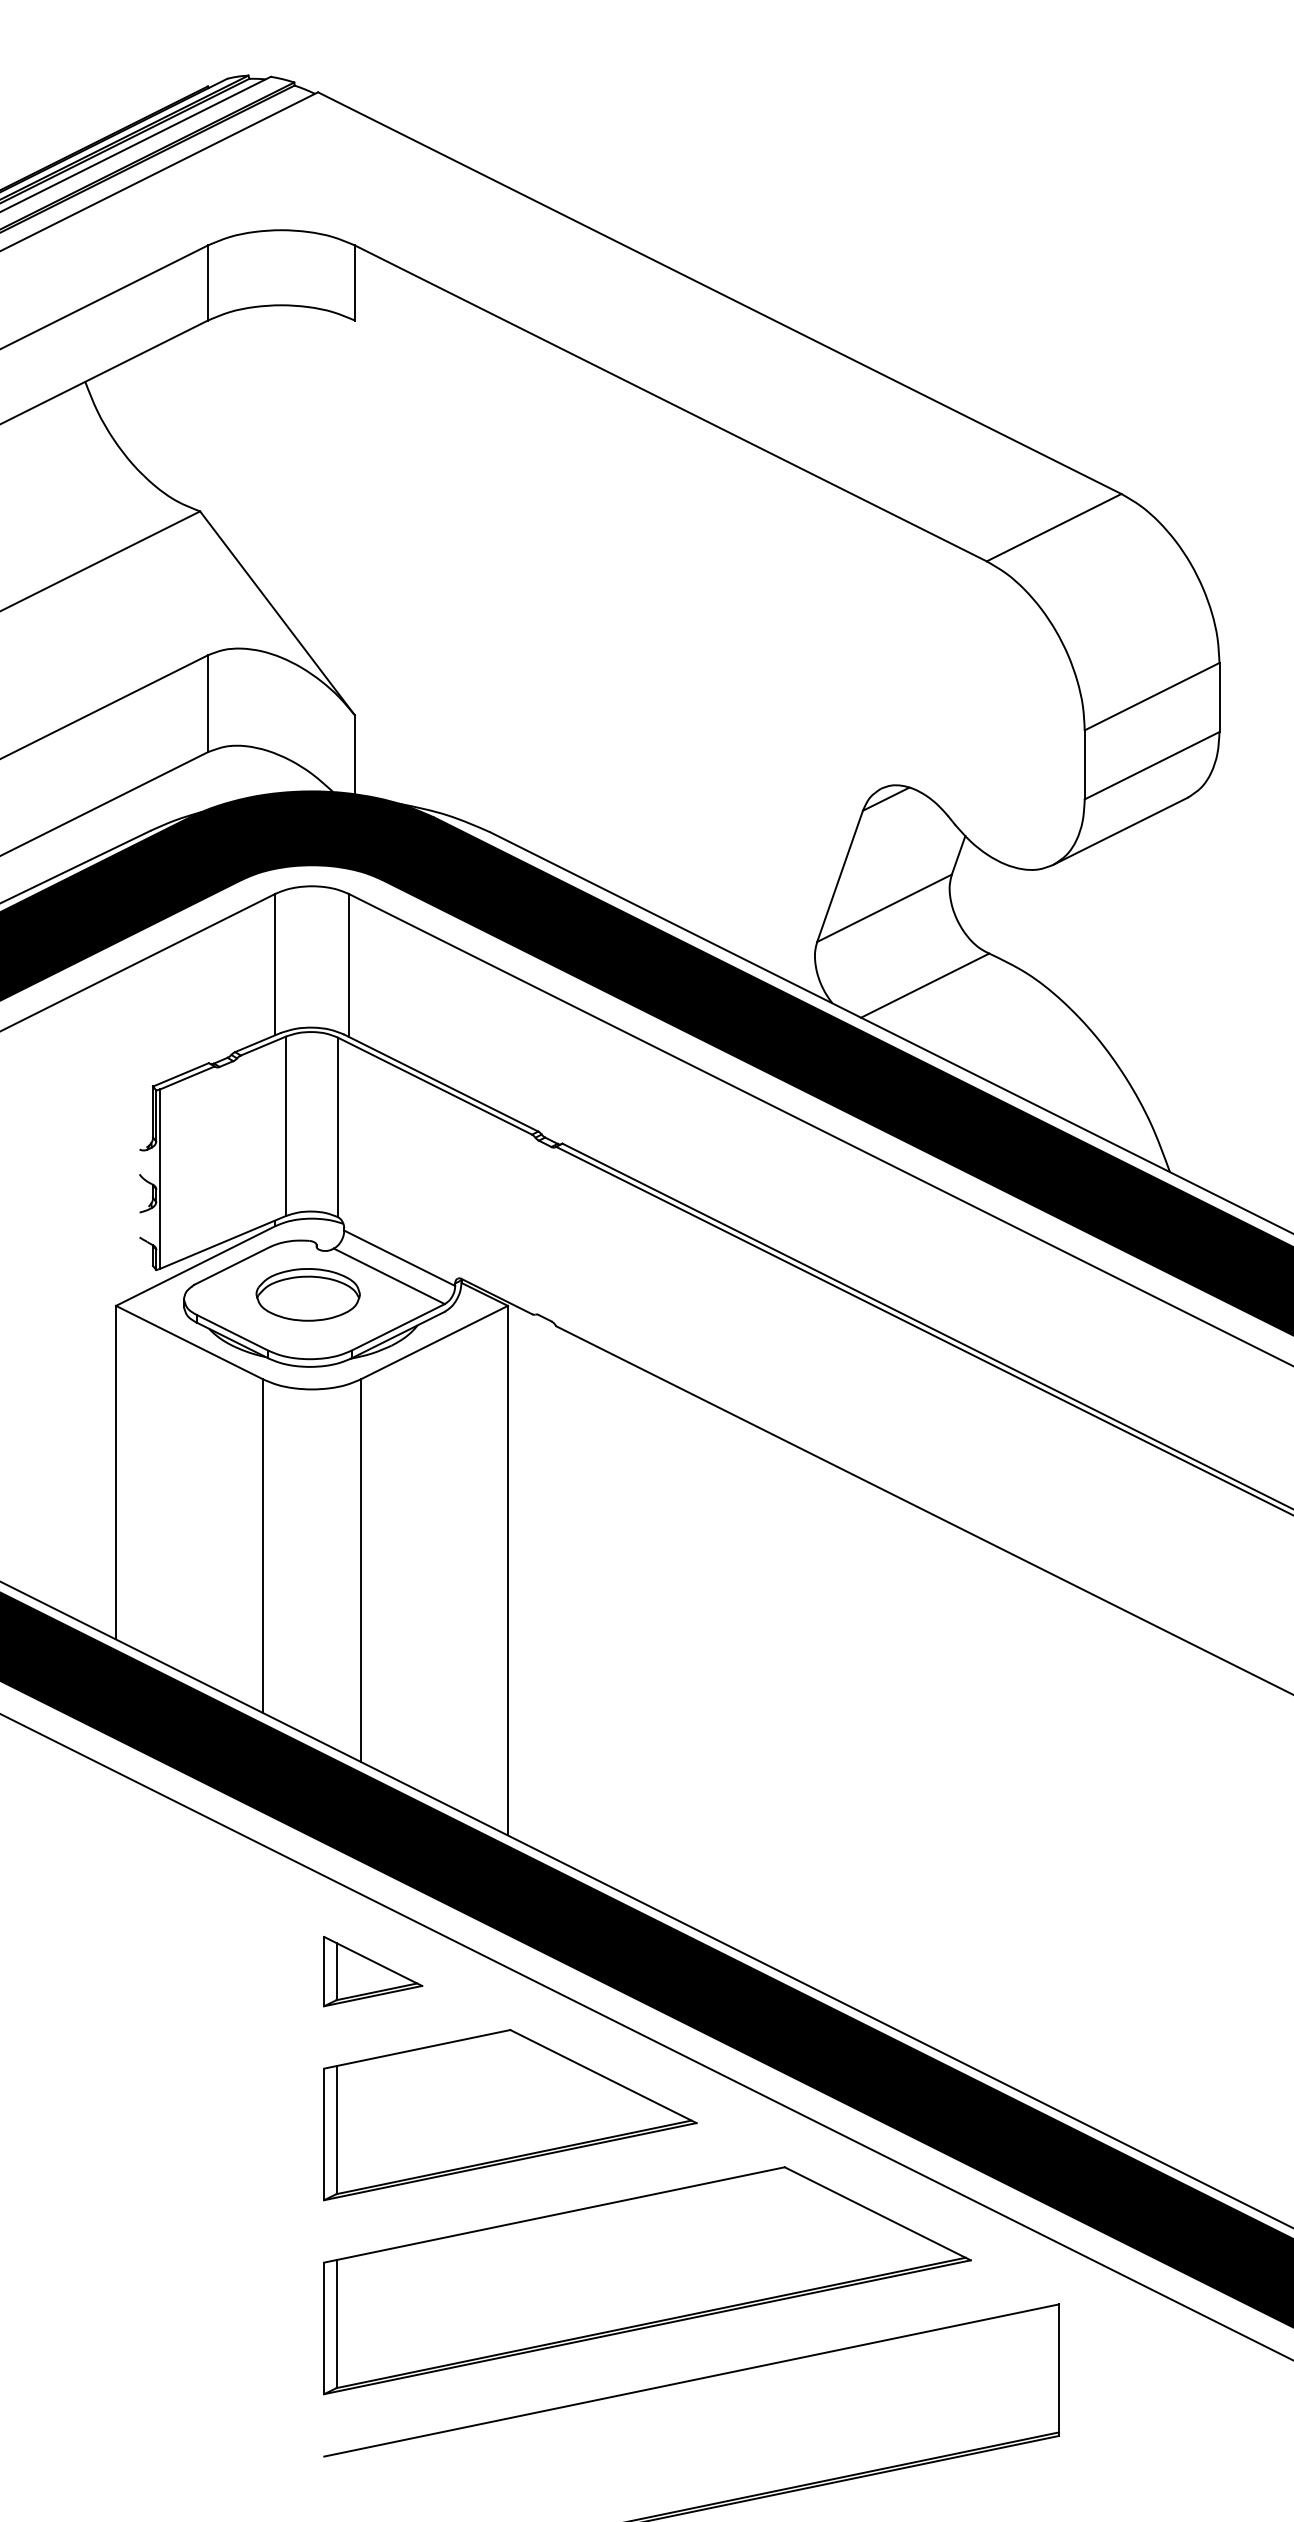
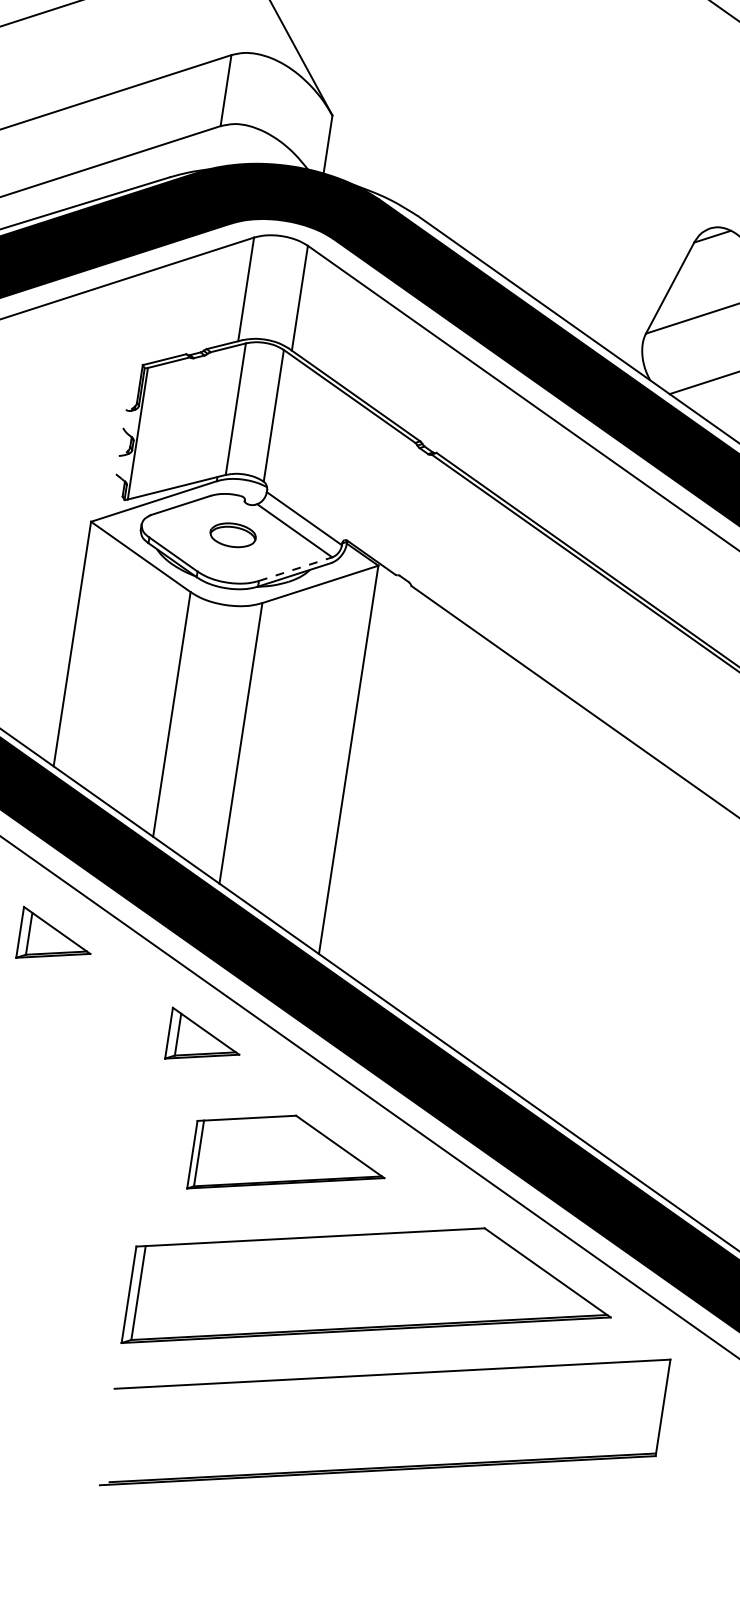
part: (307, 1294) -> (232, 534), size x0.6
line: (398, 1327) -> (295, 569), solid -> dashed
part: (154, 1867) -> (56, 937), added
part: (510, 2115) -> (289, 1159), size x0.7

